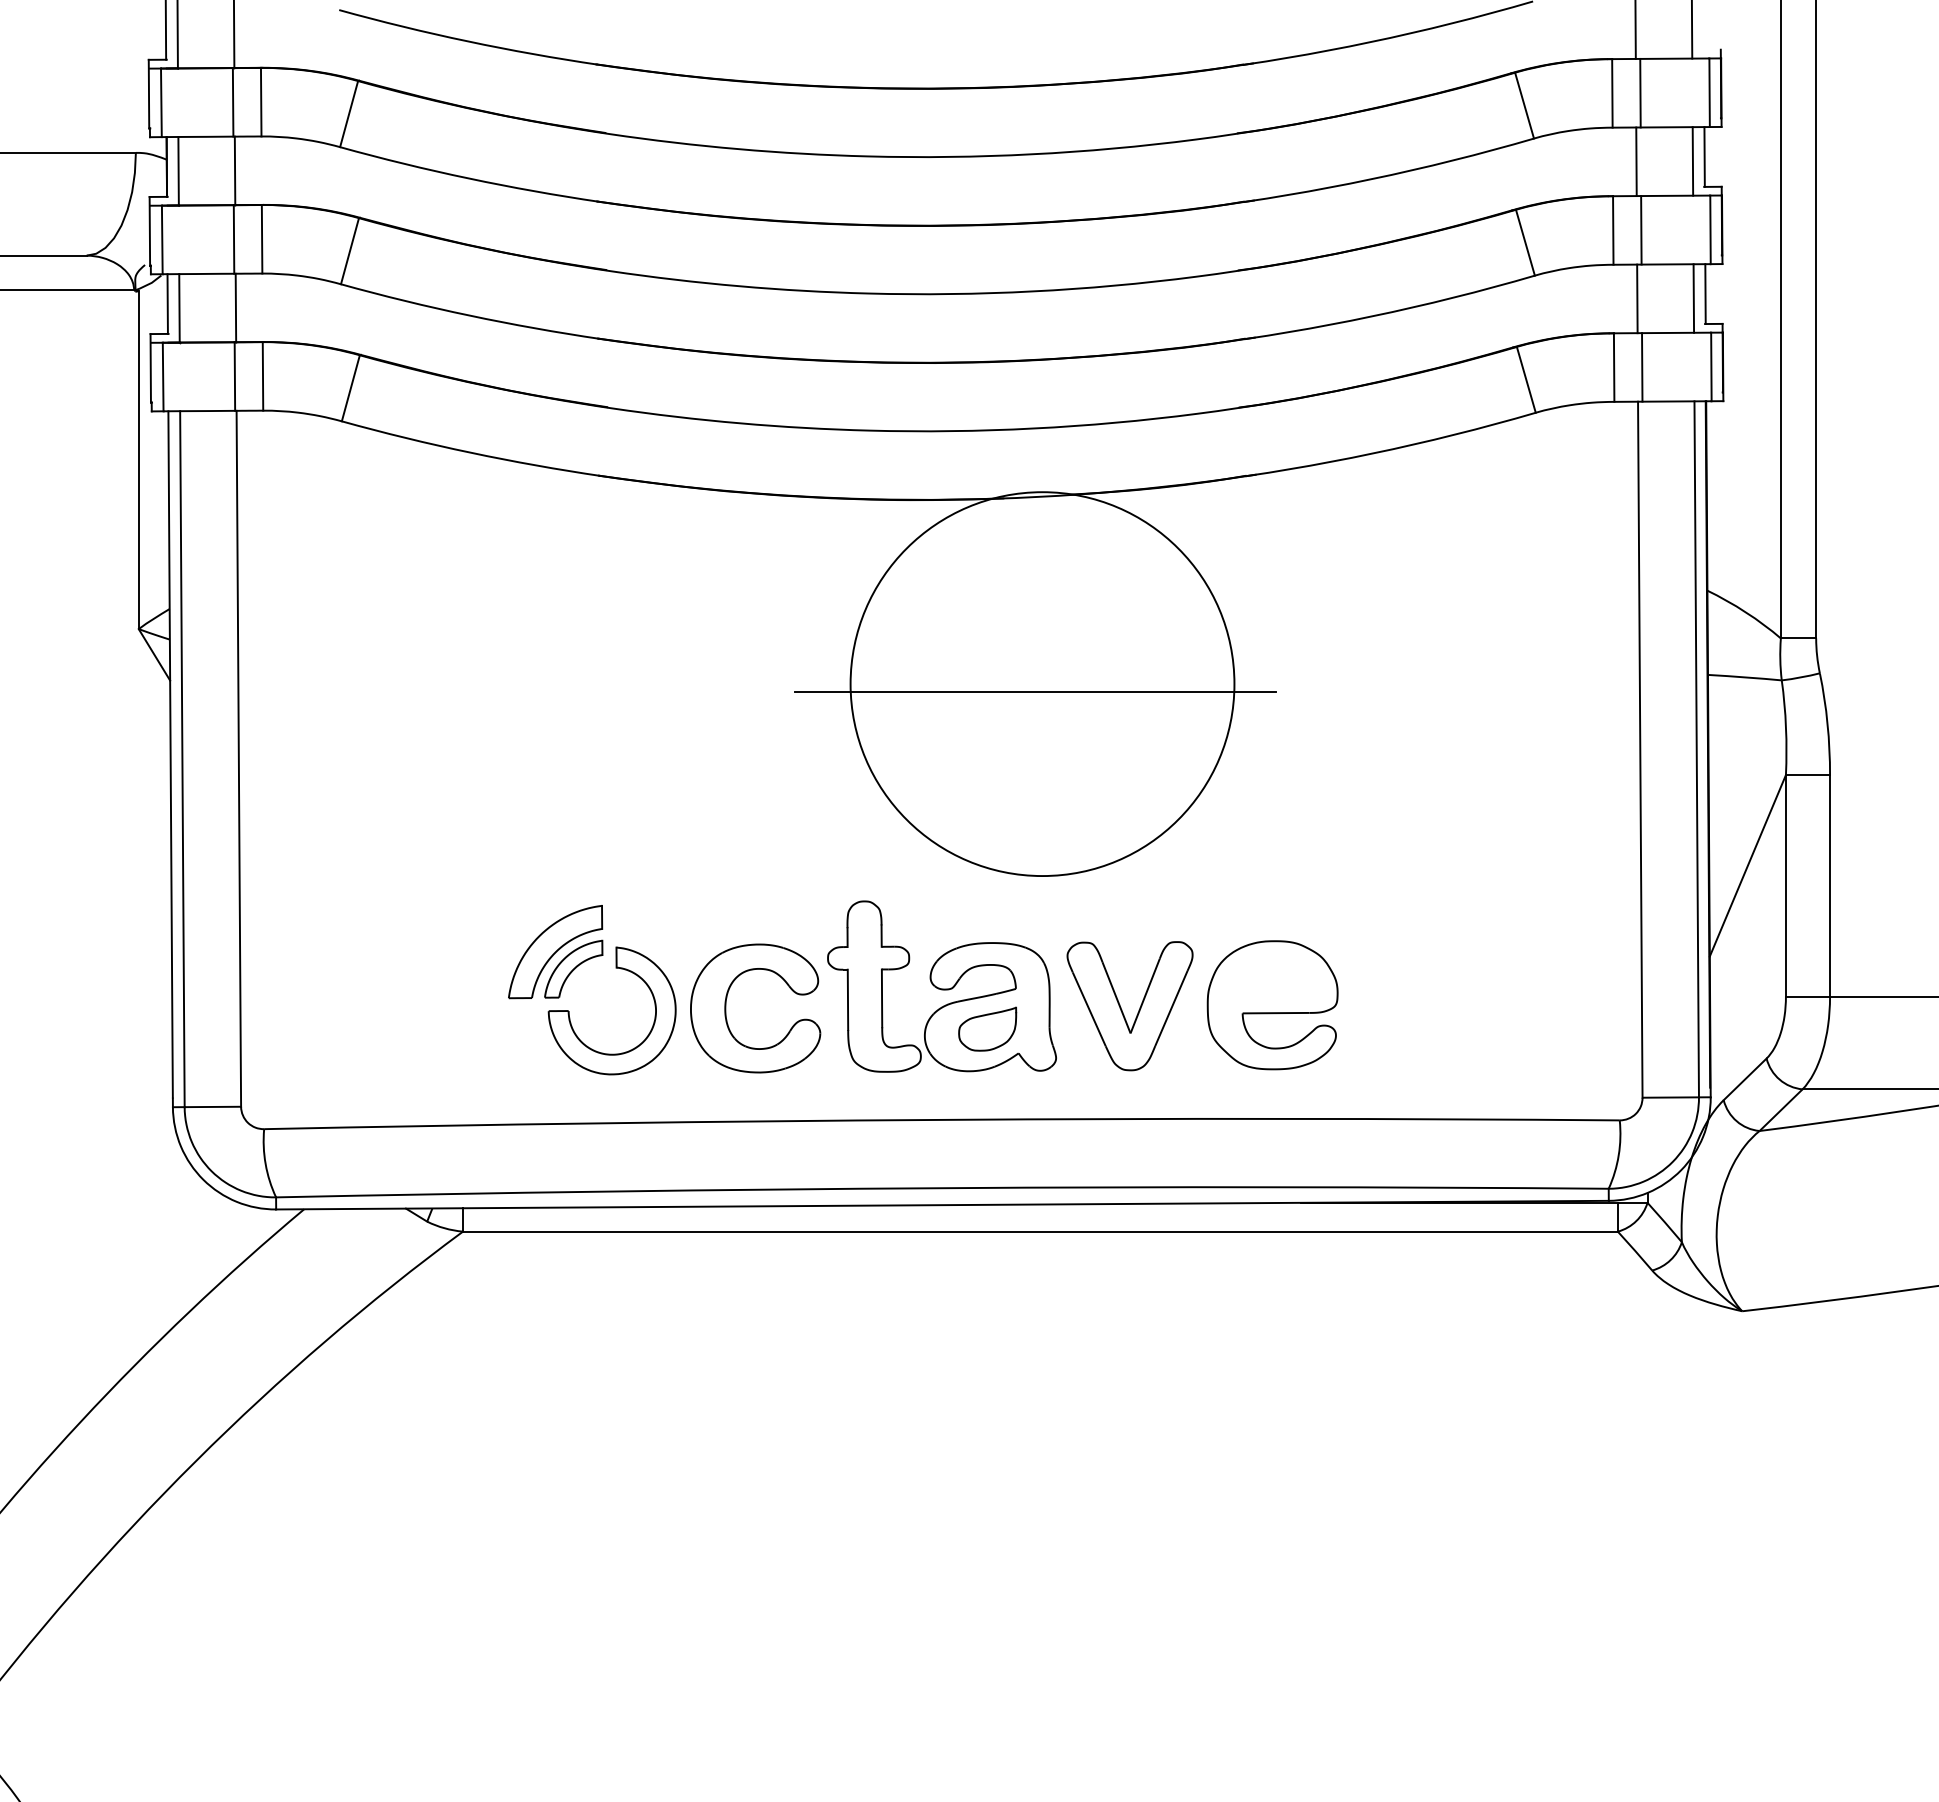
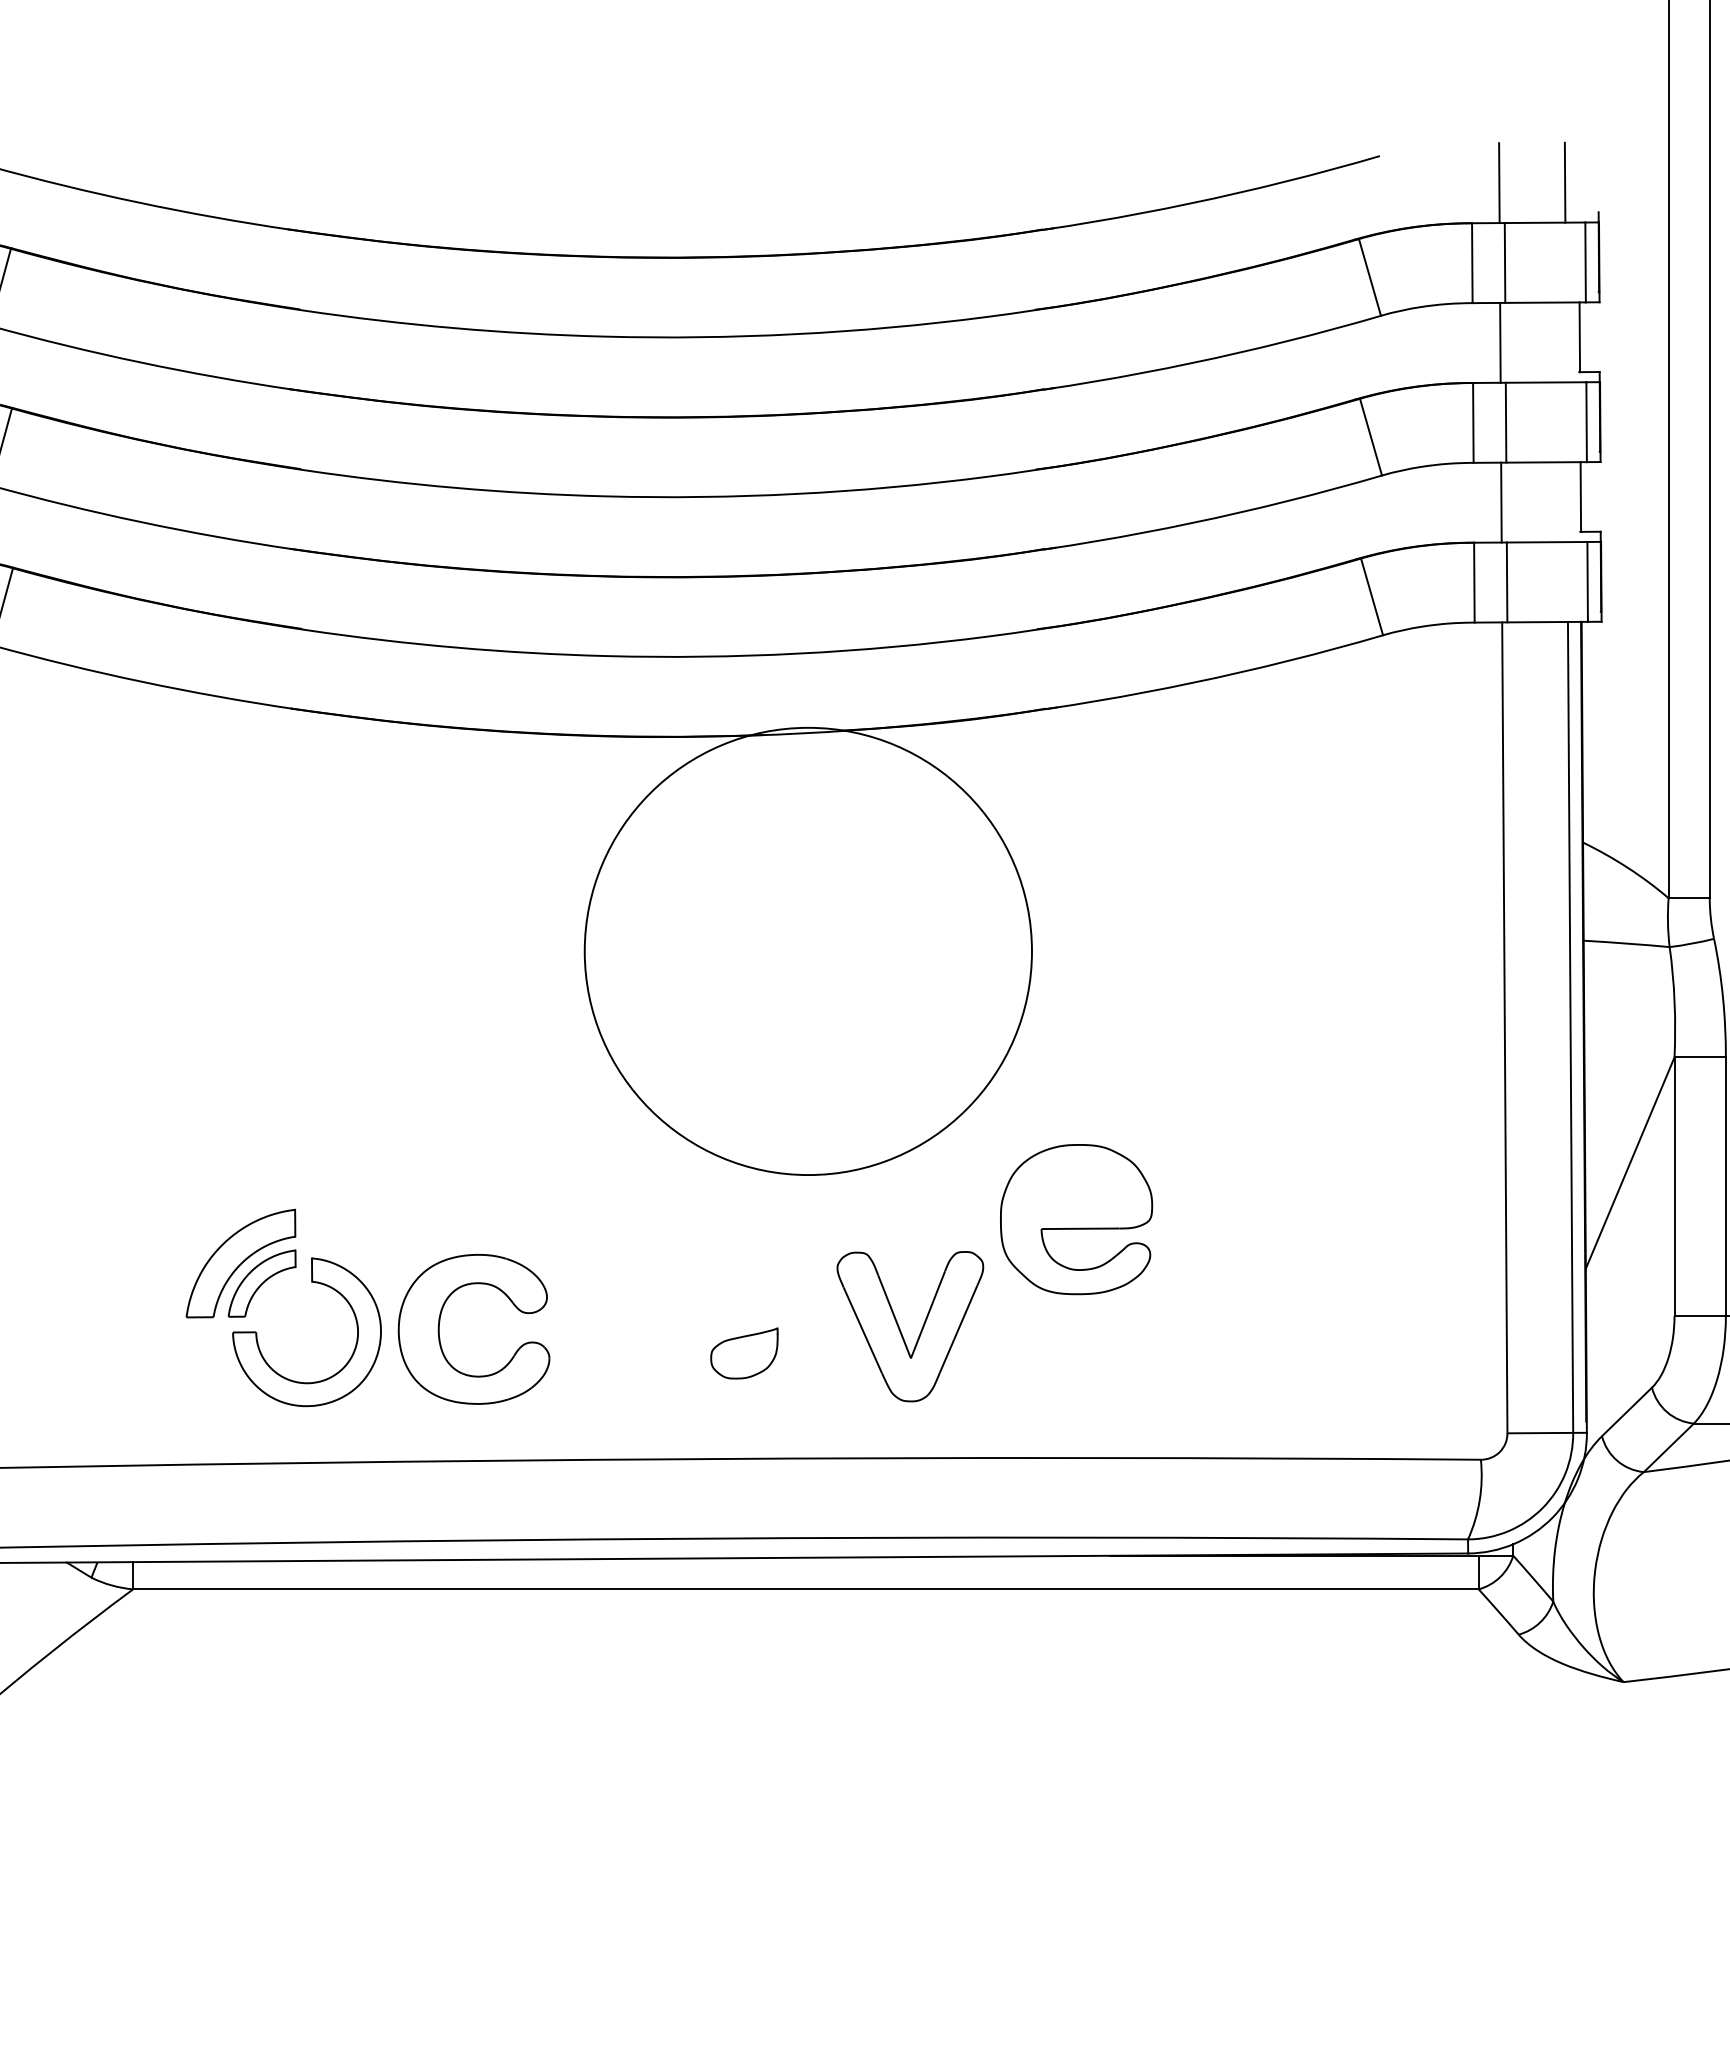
line: (1692, 161) -> (1565, 342), removed
line: (1693, 298) -> (1566, 502), removed
line: (1035, 691) -> (800, 960), removed
part: (941, 986) -> (690, 1303), removed
part: (1272, 1005) -> (1076, 1219), moved

